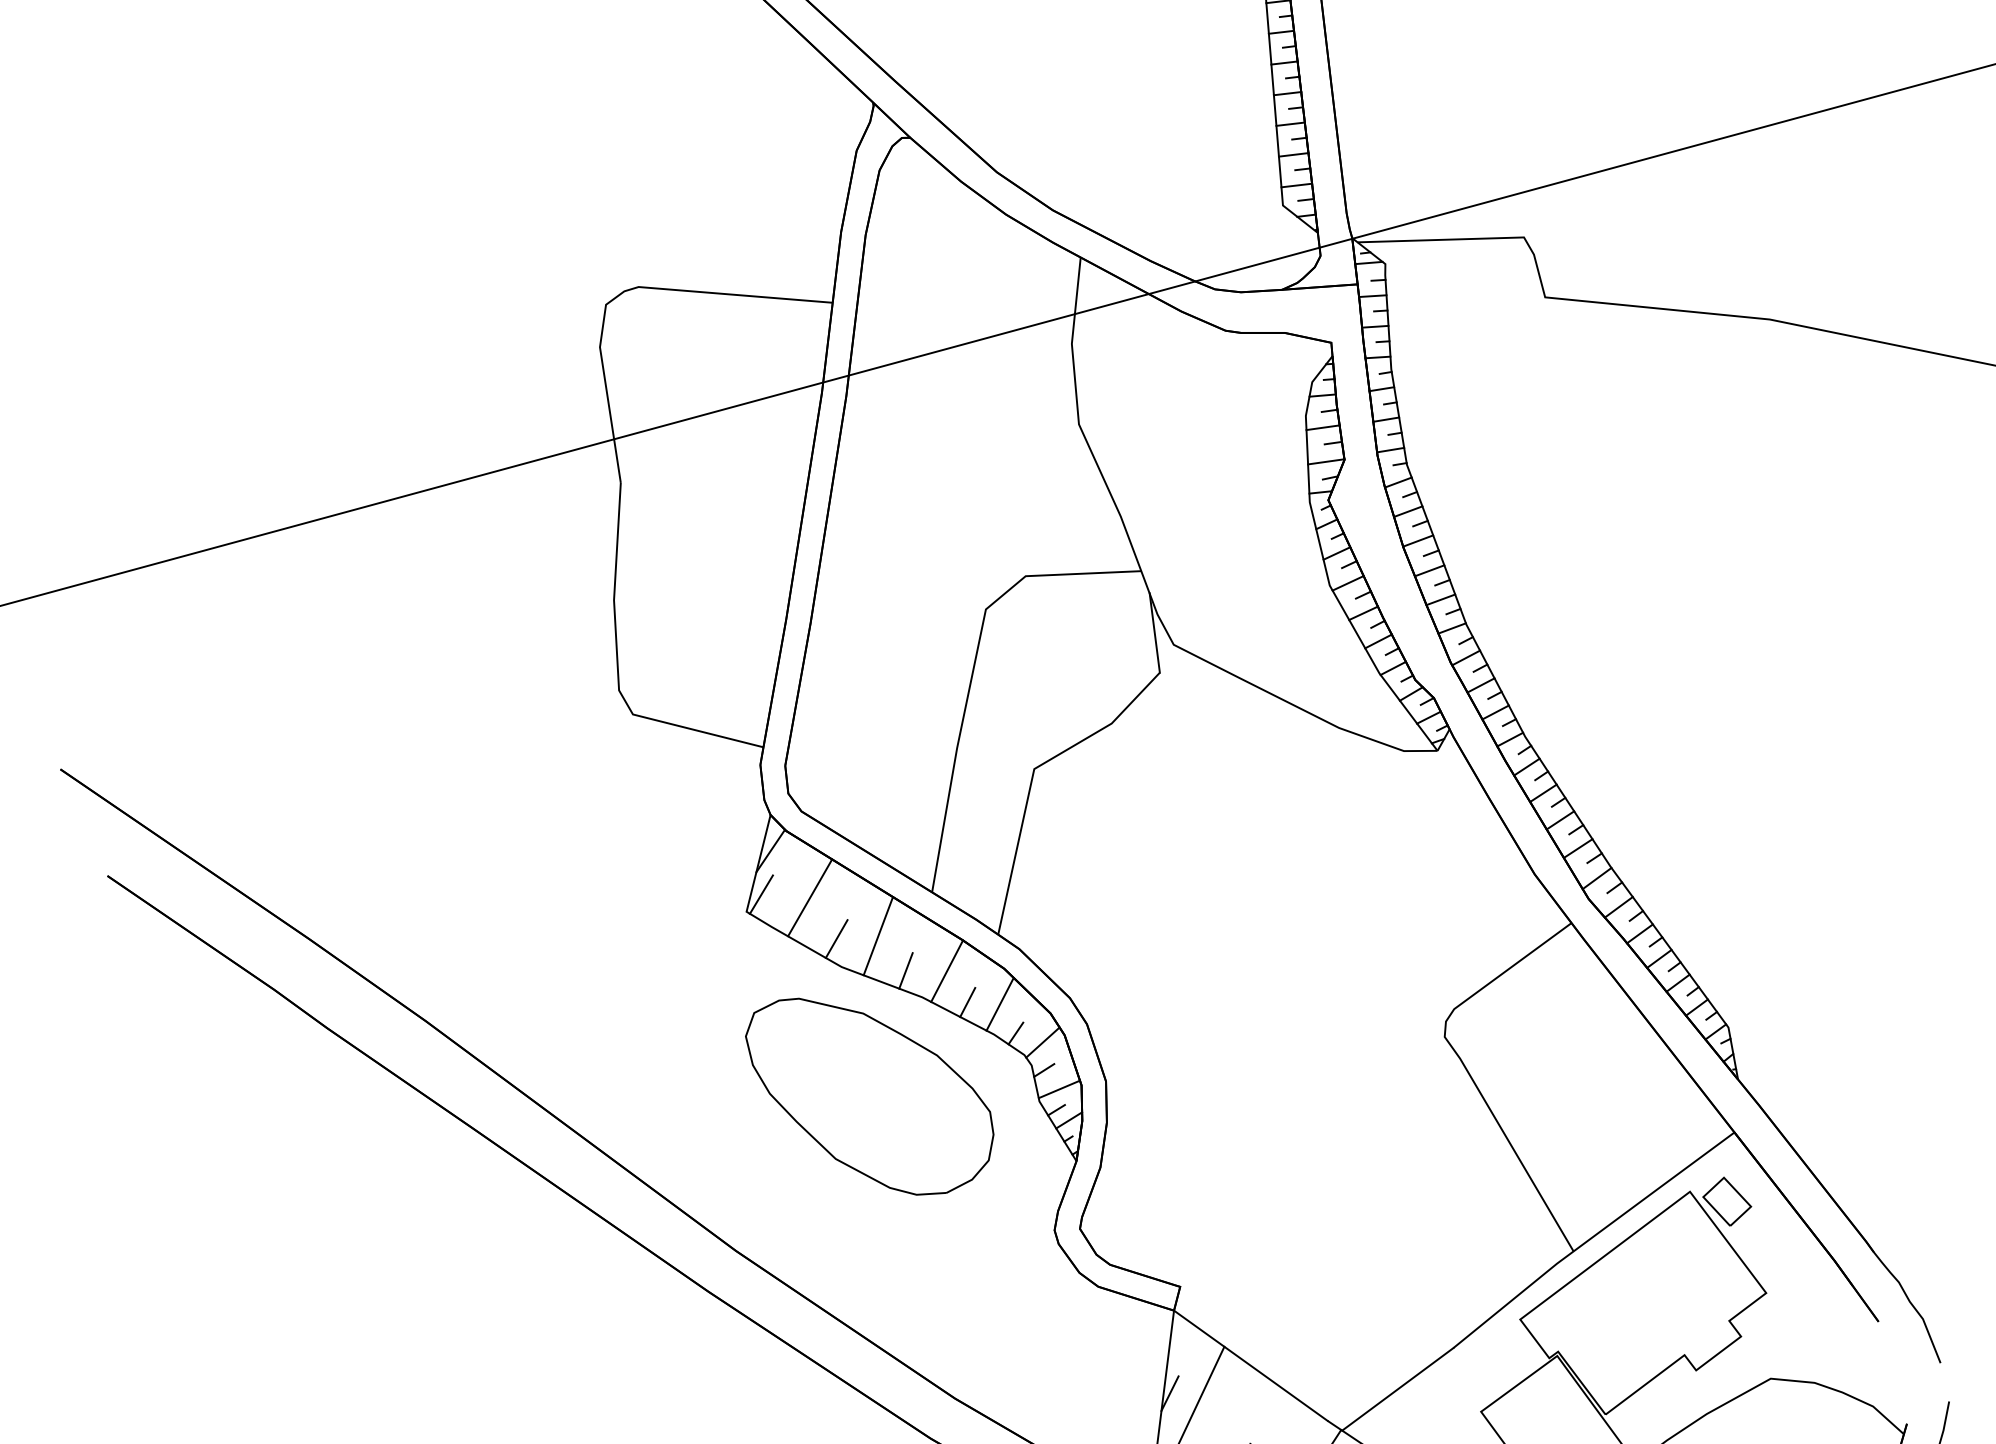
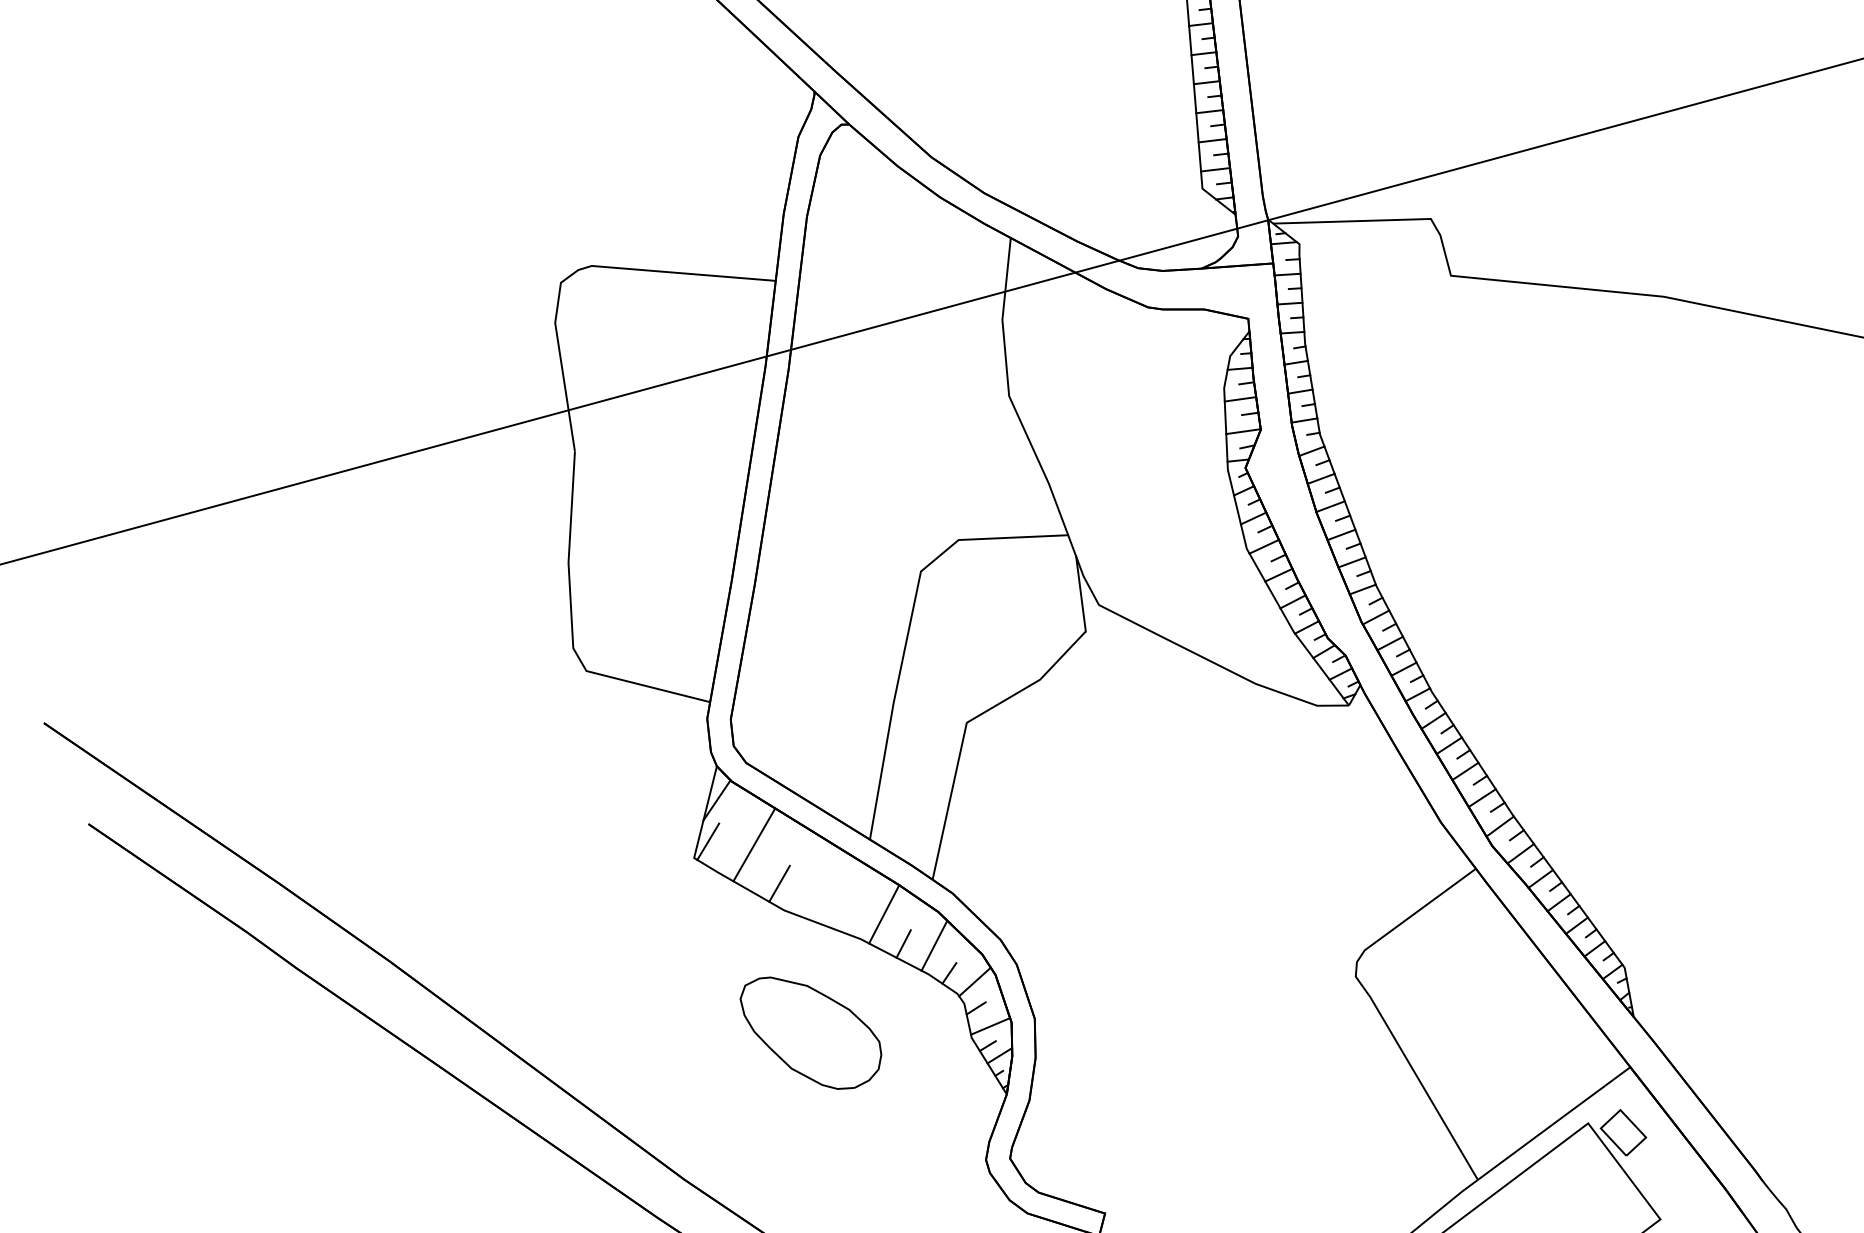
line: (877, 936) -> (818, 881), removed
line: (905, 970) -> (844, 913), removed
part: (869, 1096) -> (810, 1033), size x0.6

